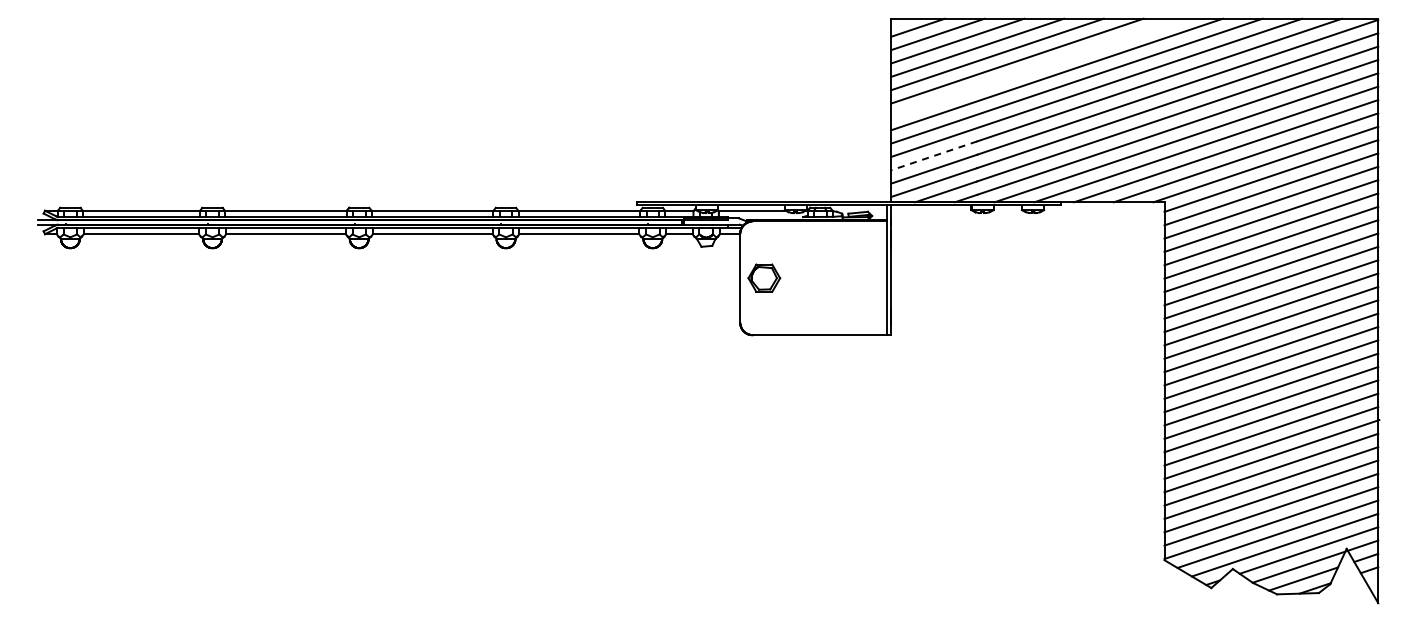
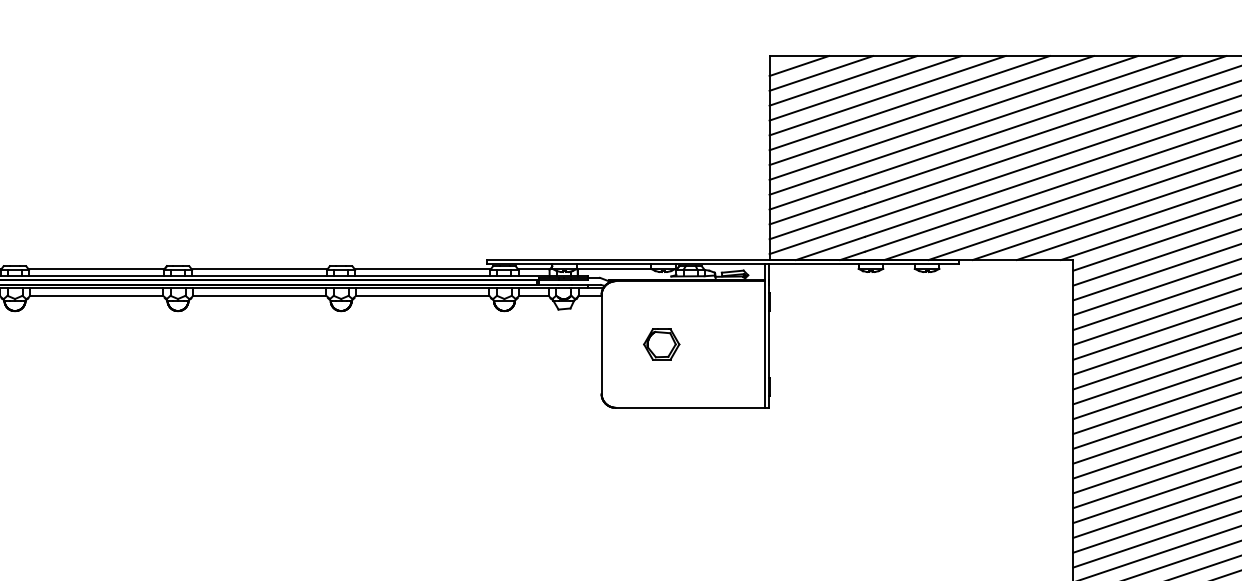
line: (1037, 67) -> (932, 110), added
line: (933, 155) -> (816, 208), dashed -> solid
part: (764, 277) -> (661, 343), moved

